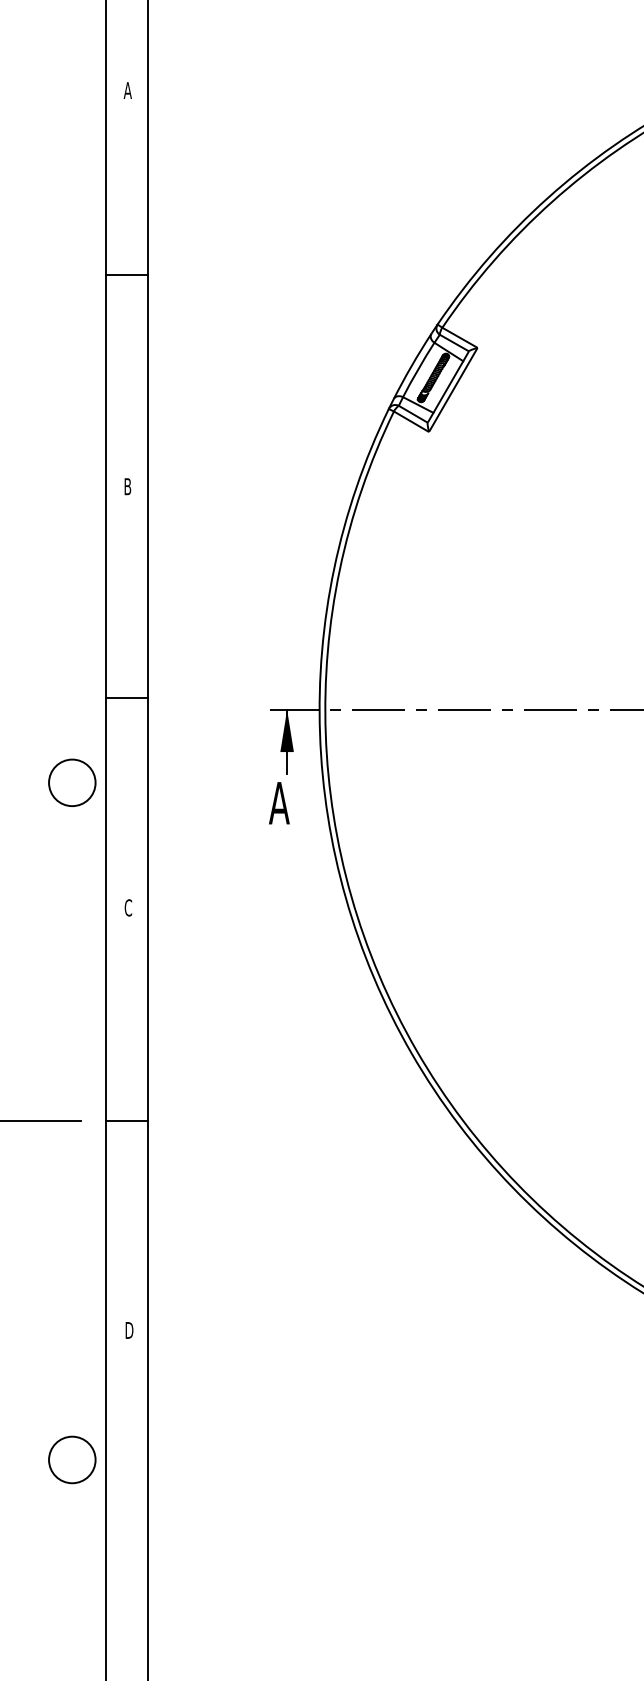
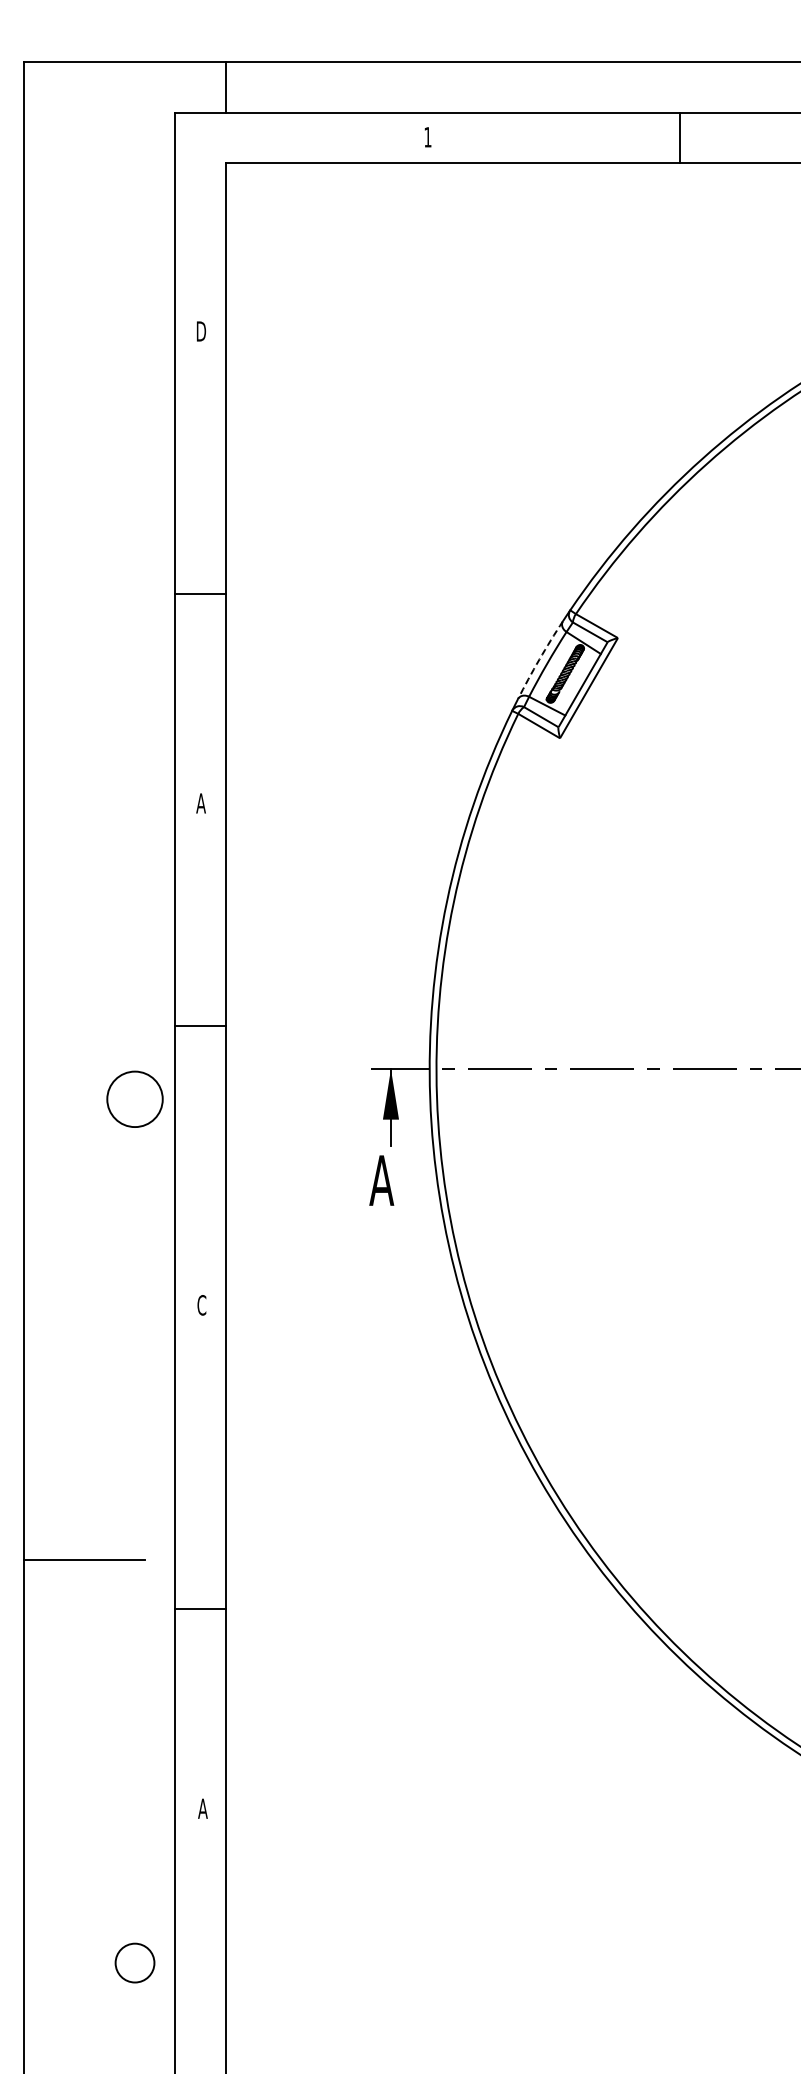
text: (128, 90) -> (201, 331), A -> D
line: (127, 275) -> (200, 594), moved
arc: (411, 365) -> (539, 659), solid -> dashed
text: (127, 486) -> (200, 803), B -> A
line: (127, 698) -> (200, 1025), moved
circle: (71, 782) -> (134, 1098), moved
line: (127, 1121) -> (200, 1608), moved
text: (128, 1330) -> (202, 1808), D -> A
circle: (71, 1459) -> (134, 1962), size x0.7

